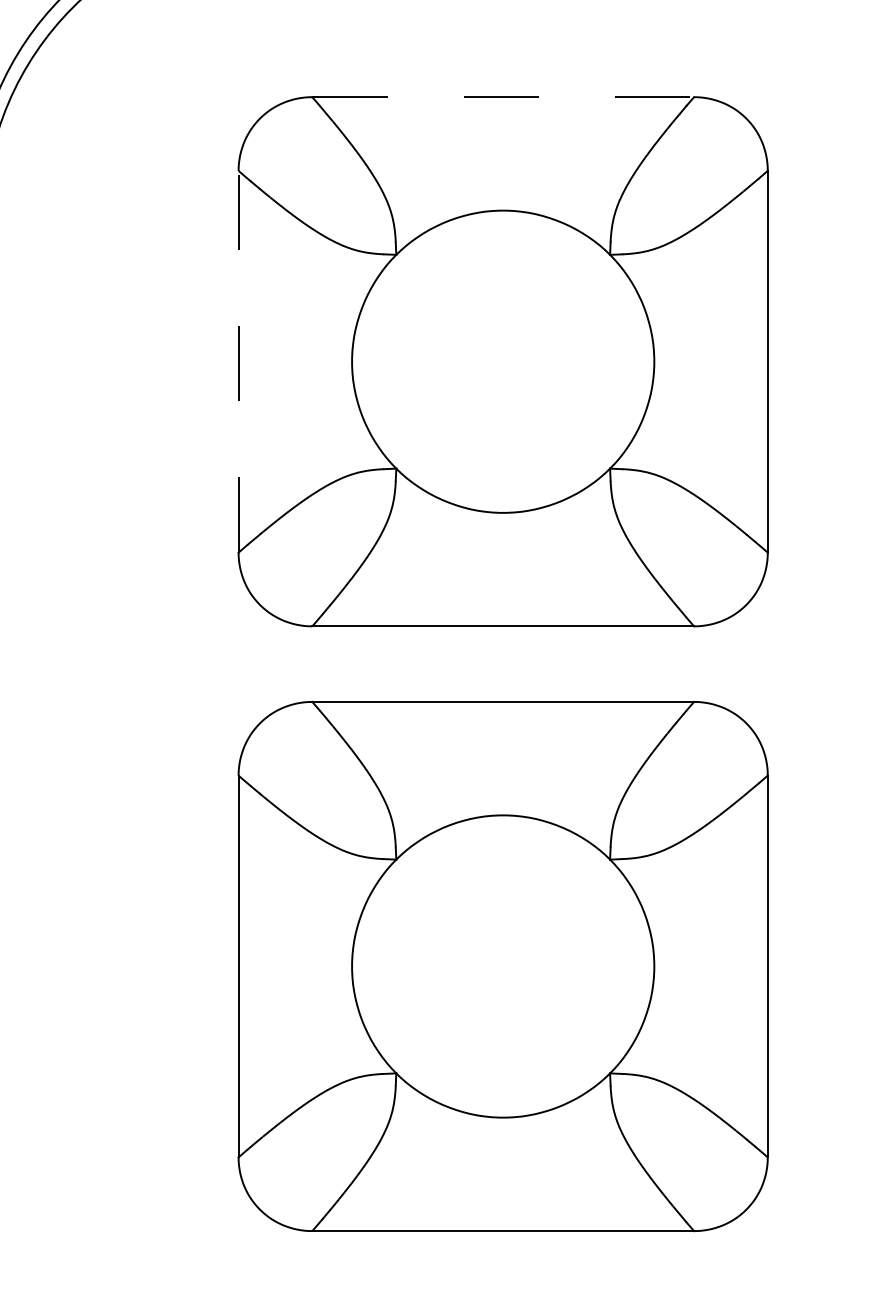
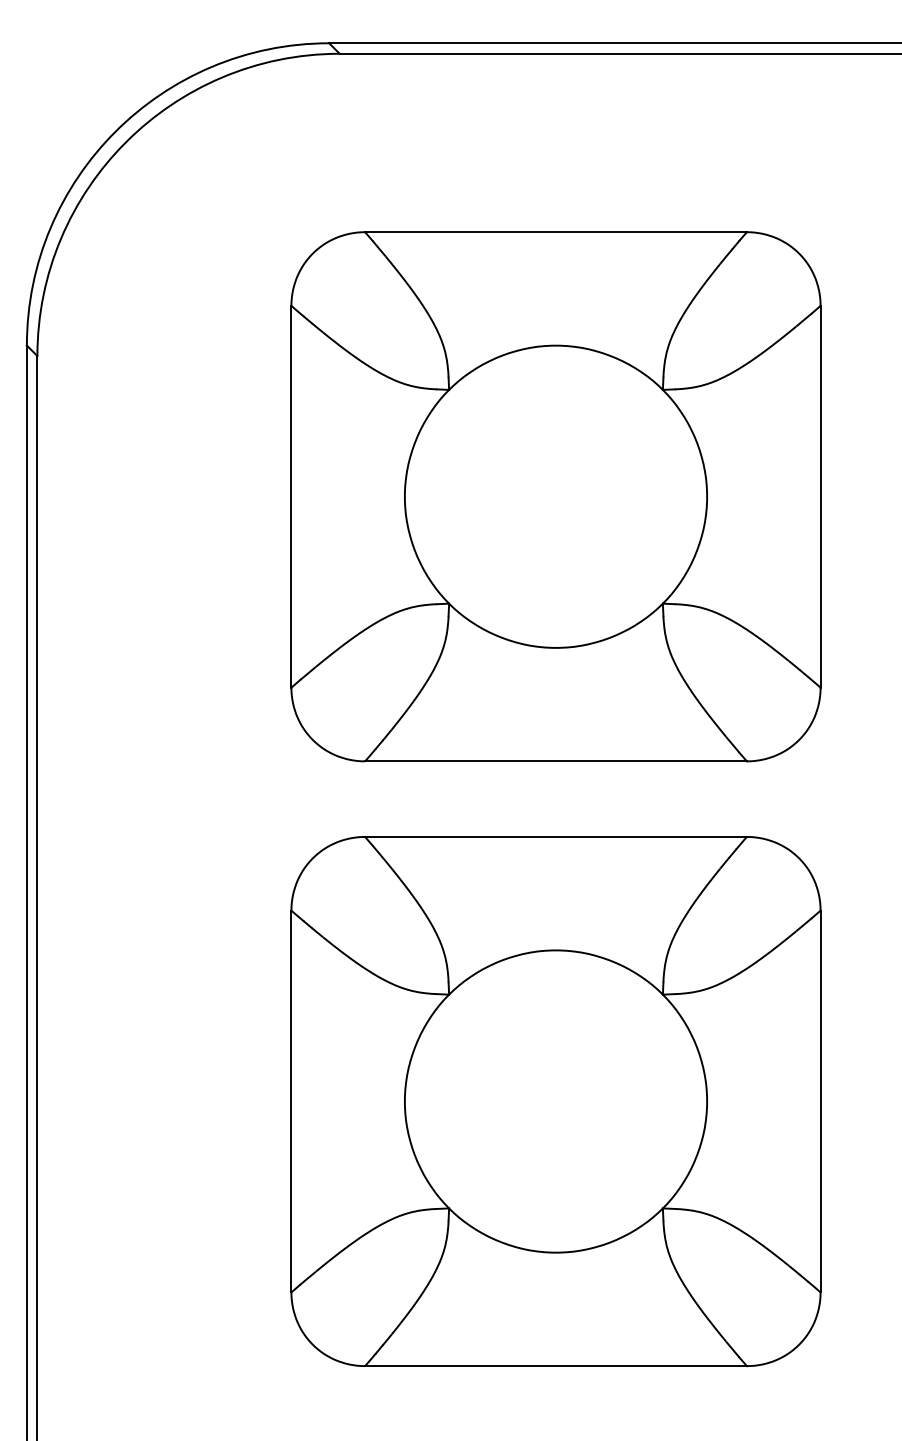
line: (503, 97) -> (556, 232), dashed -> solid
line: (238, 361) -> (291, 496), dashed -> solid

